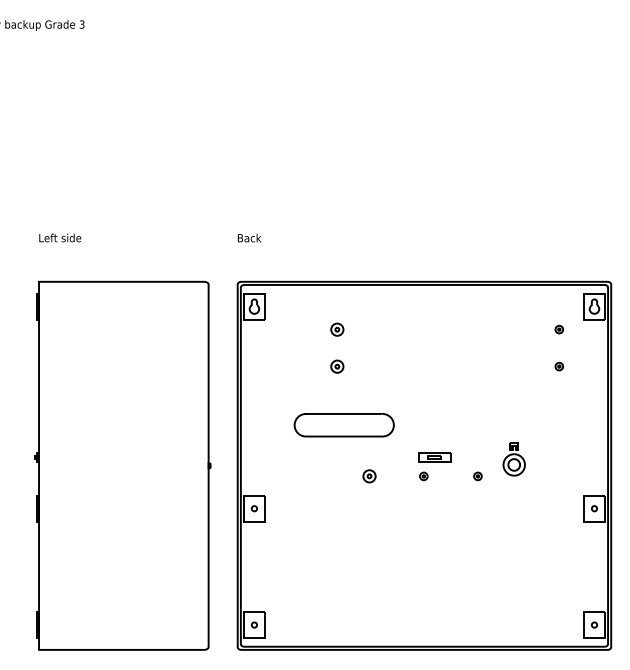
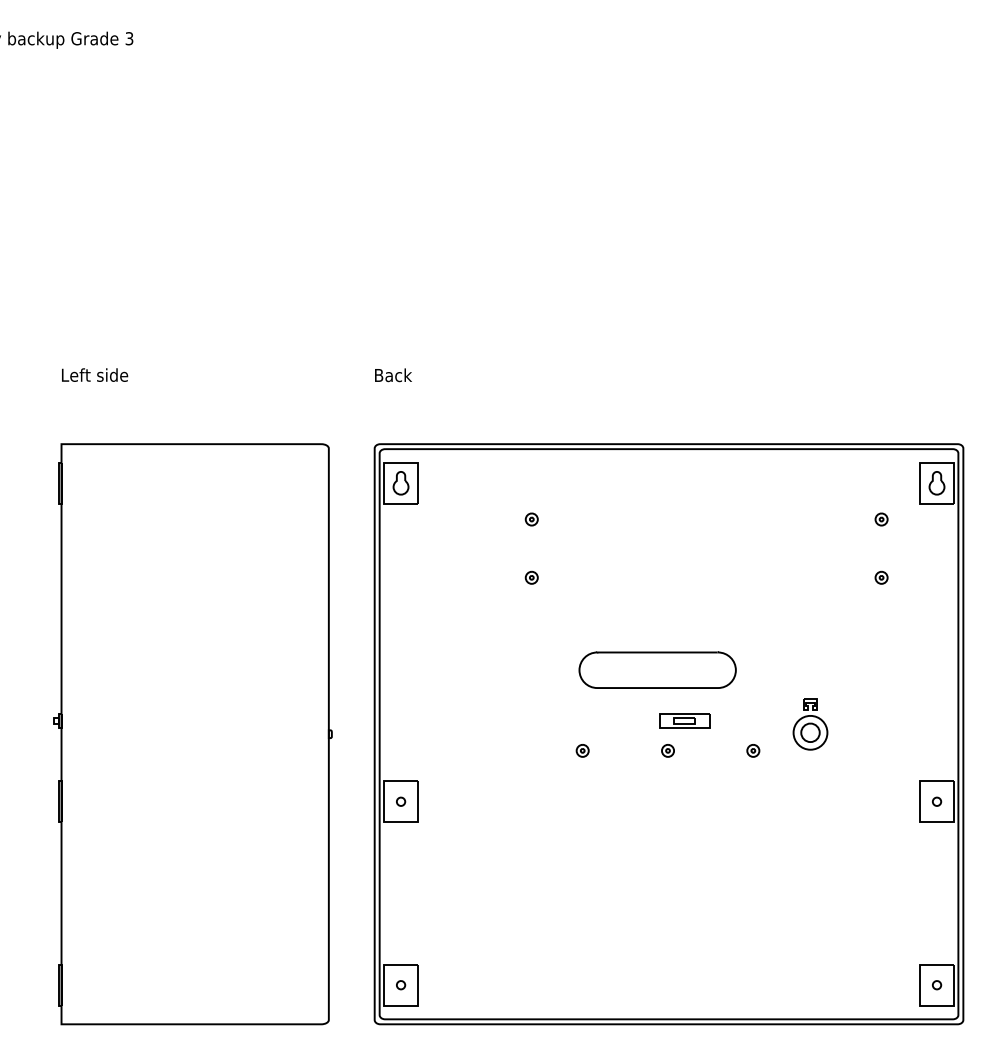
part: (337, 329) -> (531, 519), size x0.62
part: (337, 366) -> (531, 577), size x0.62
part: (343, 425) -> (656, 670), moved
part: (369, 476) -> (582, 751), size x0.62

